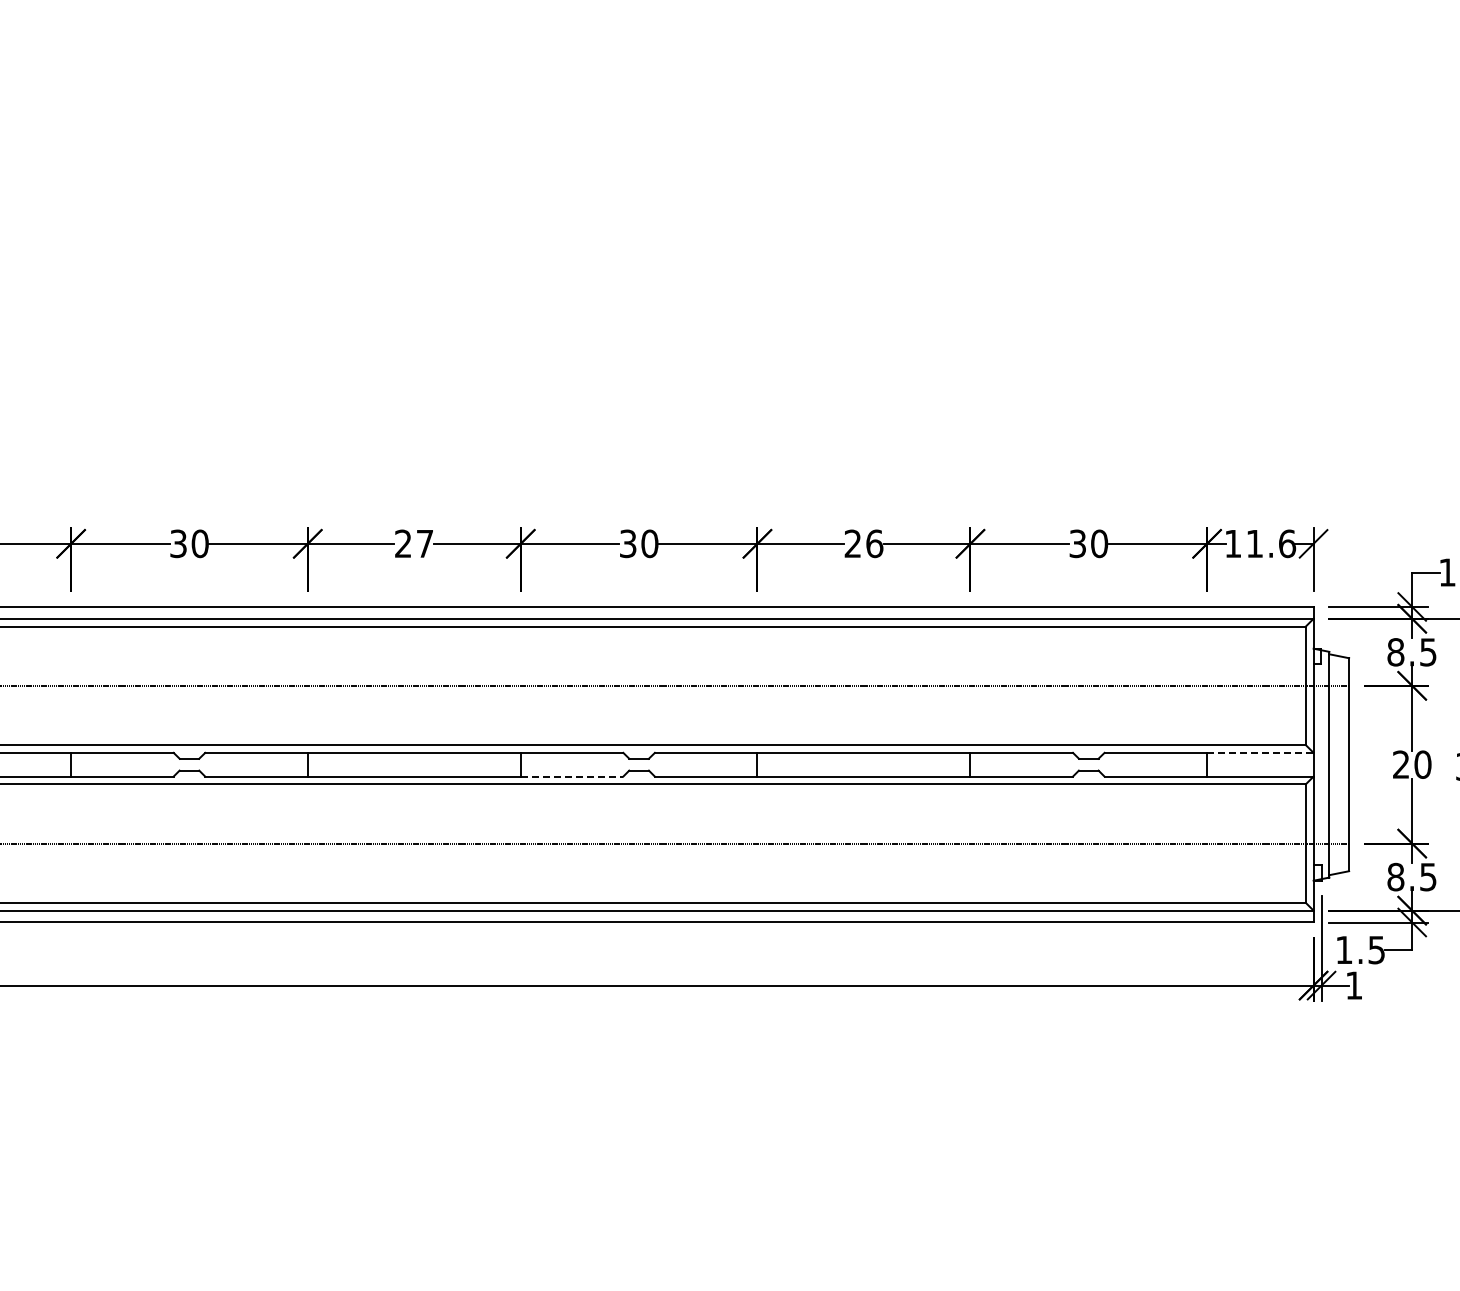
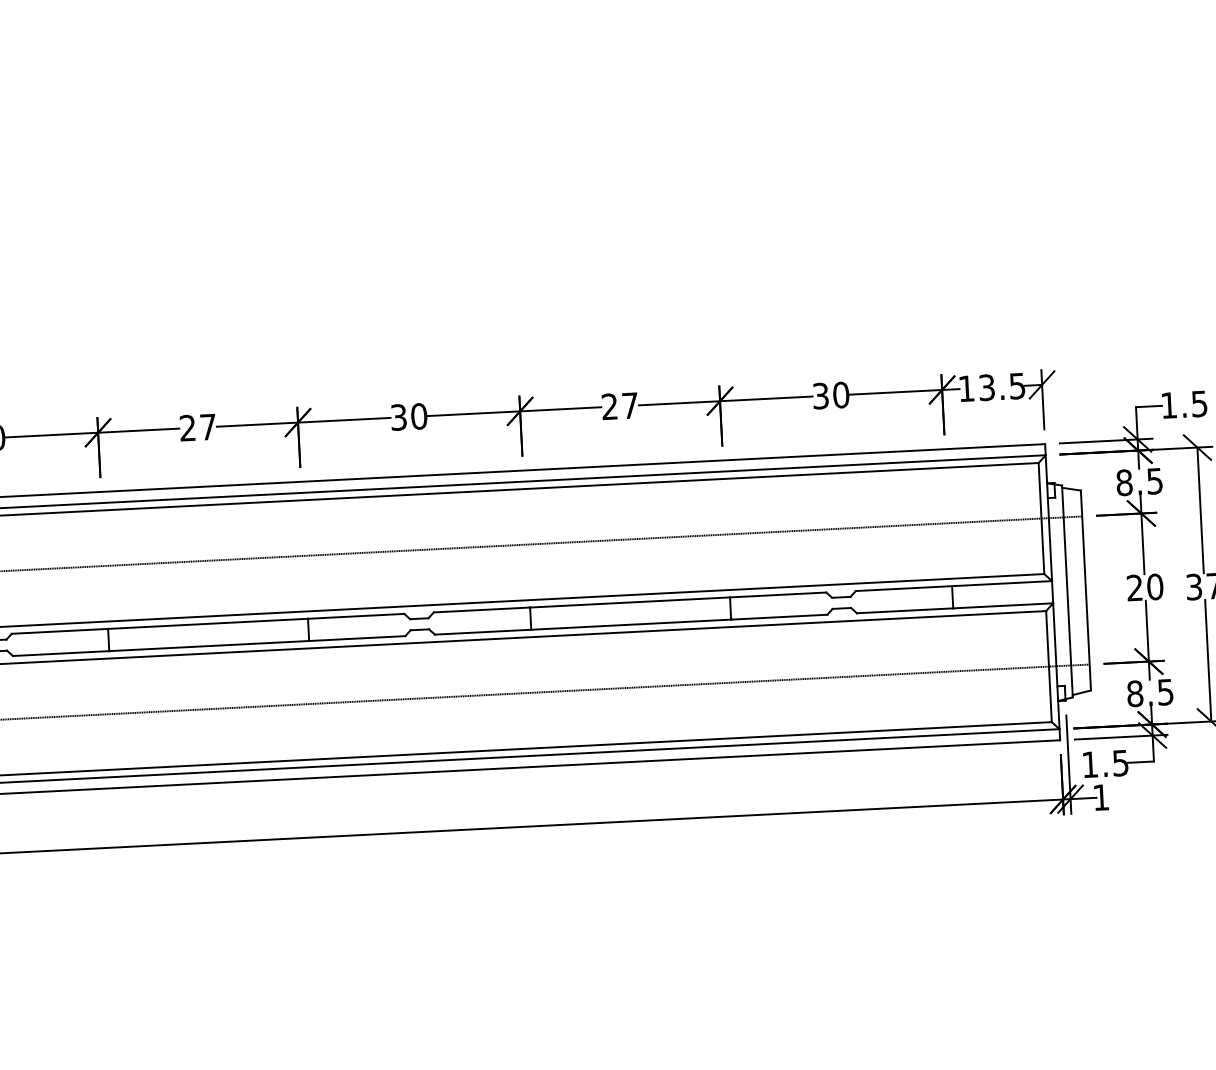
text: (874, 543) -> (629, 405), 26 -> 27
text: (1271, 543) -> (1002, 386), 11.6 -> 13.5
line: (1260, 752) -> (1002, 583), dashed -> solid
line: (572, 776) -> (357, 638), dashed -> solid

